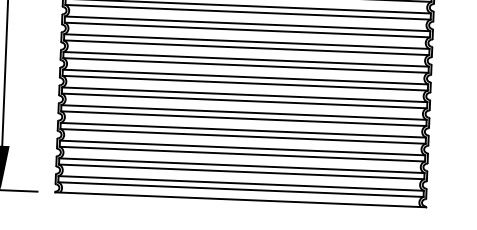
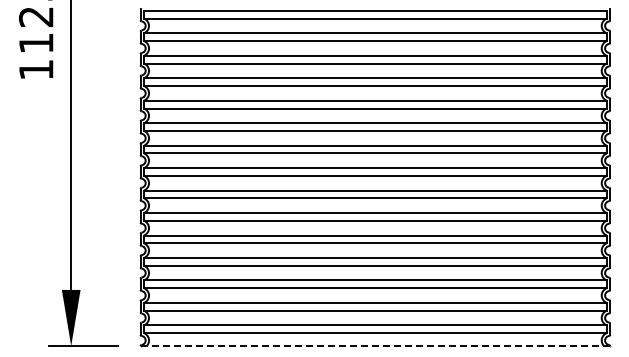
line: (240, 200) -> (375, 346), solid -> dashed

